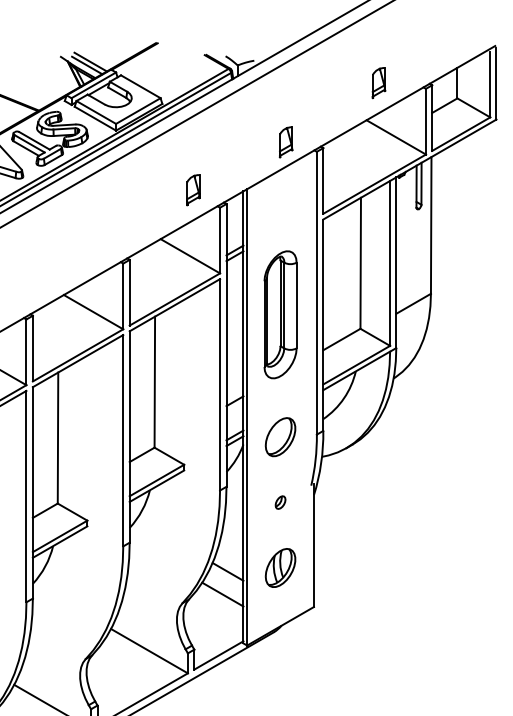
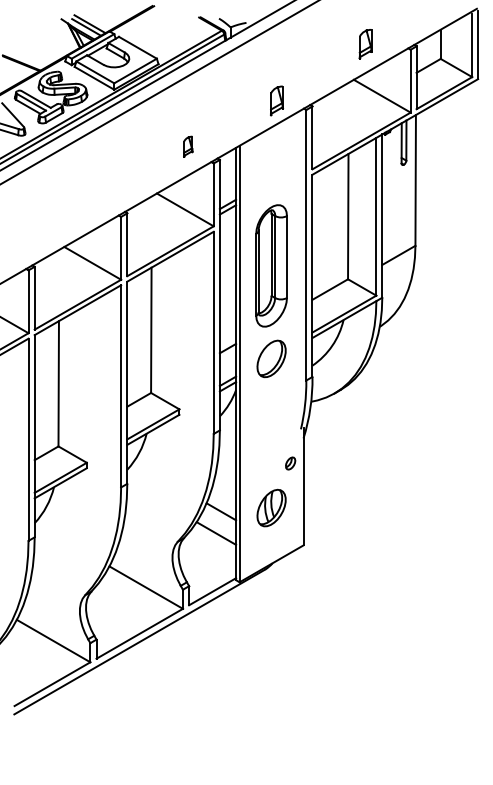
part: (193, 189) -> (188, 146), size x0.7
part: (280, 436) -> (271, 358), moved
part: (280, 502) -> (290, 463), moved

